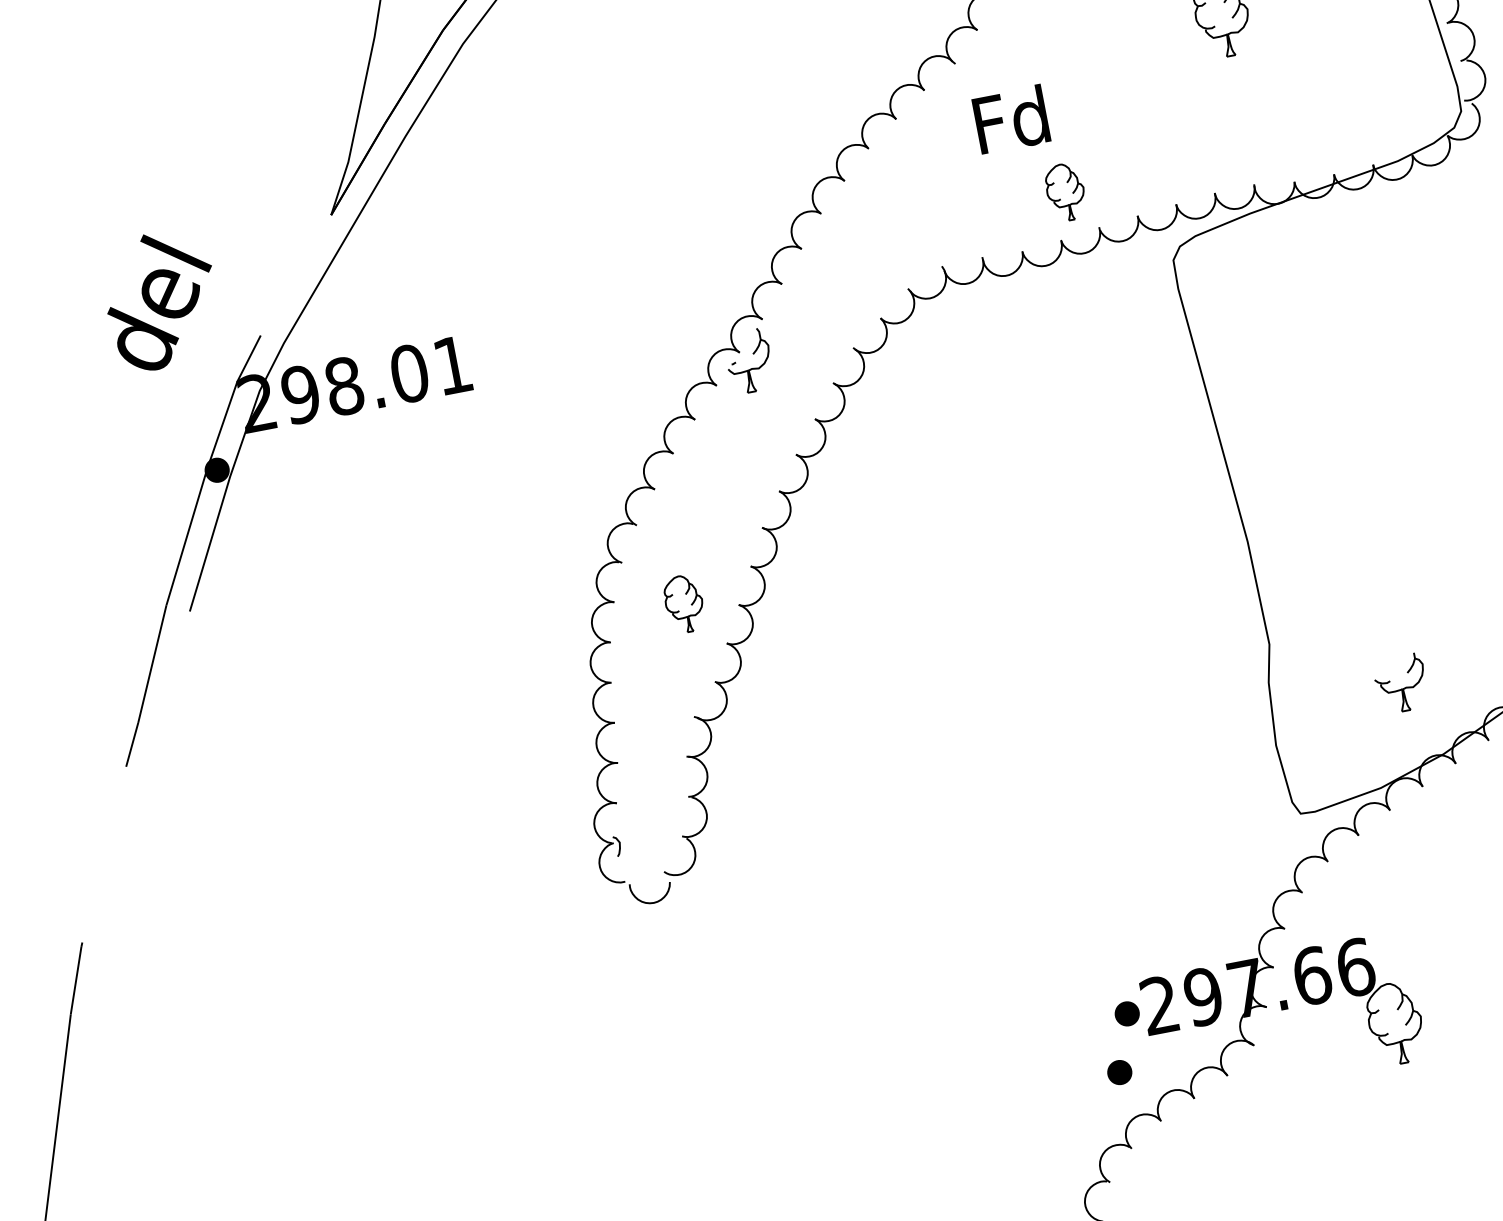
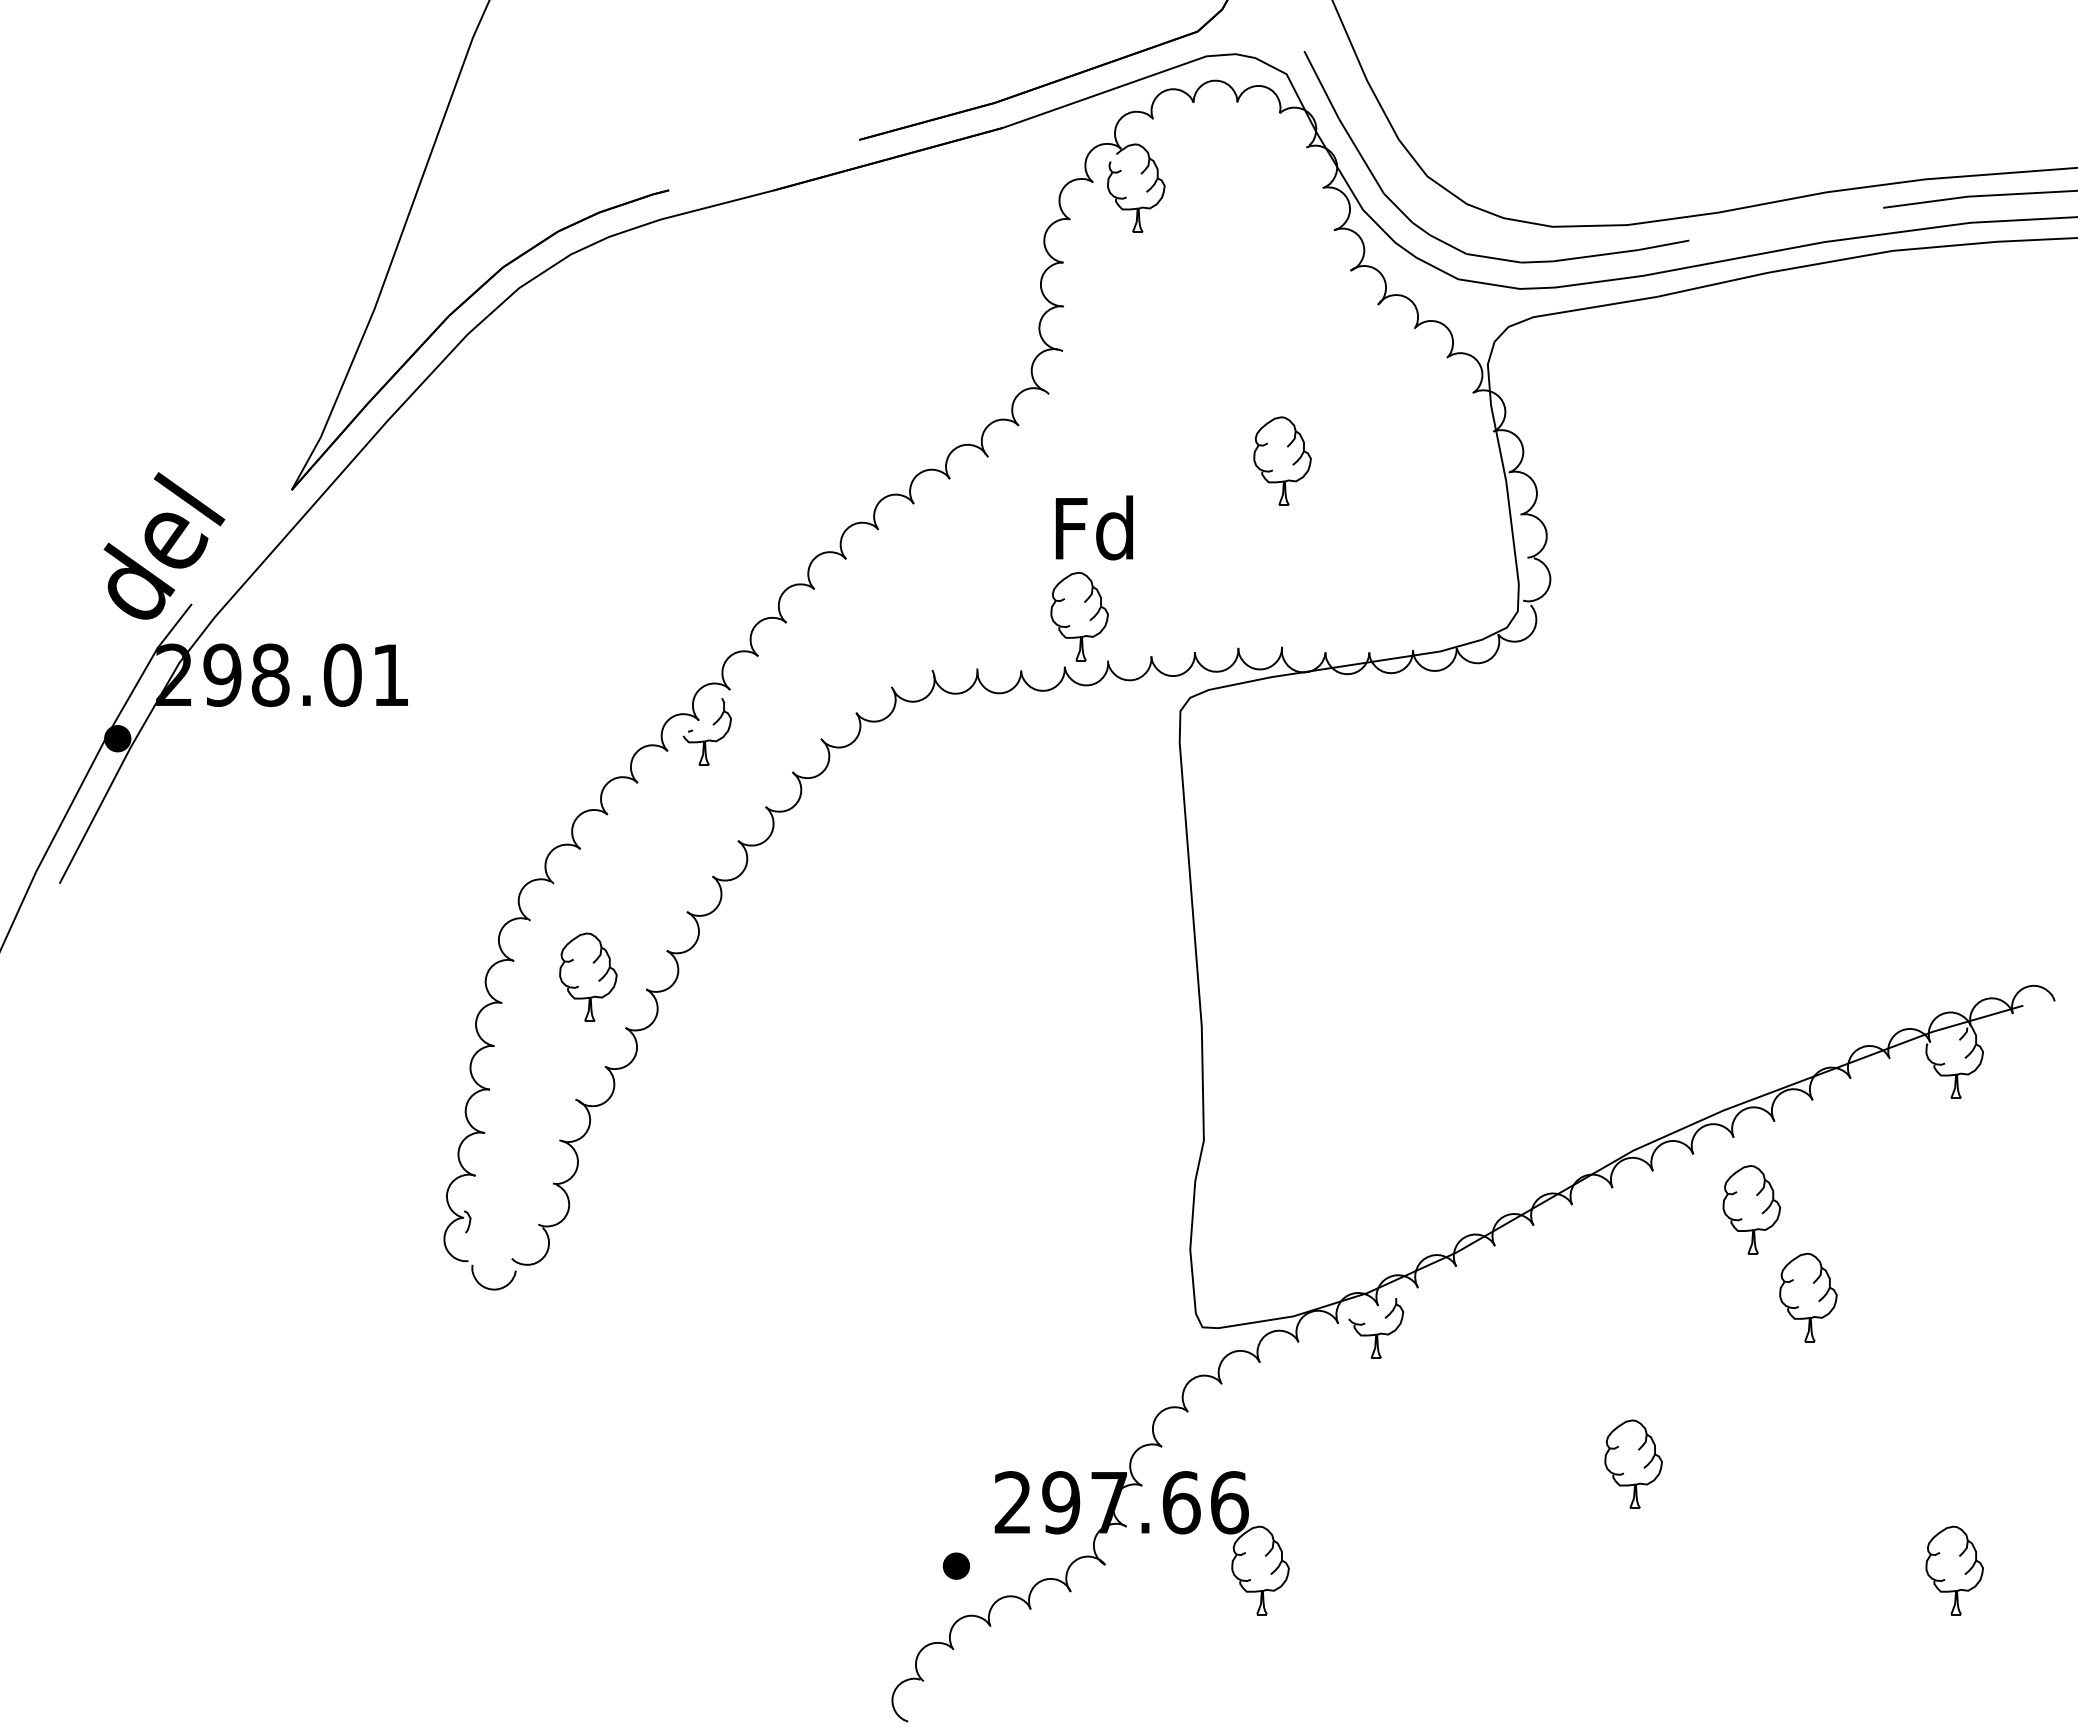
text: (1010, 119) -> (1093, 527), moved
part: (1065, 192) -> (1079, 616), size x1.43
text: (161, 299) -> (164, 545), moved
part: (684, 603) -> (588, 976), size x1.43
part: (1401, 683) -> (1376, 1328), moved
part: (1126, 1013) -> (975, 1504), removed

